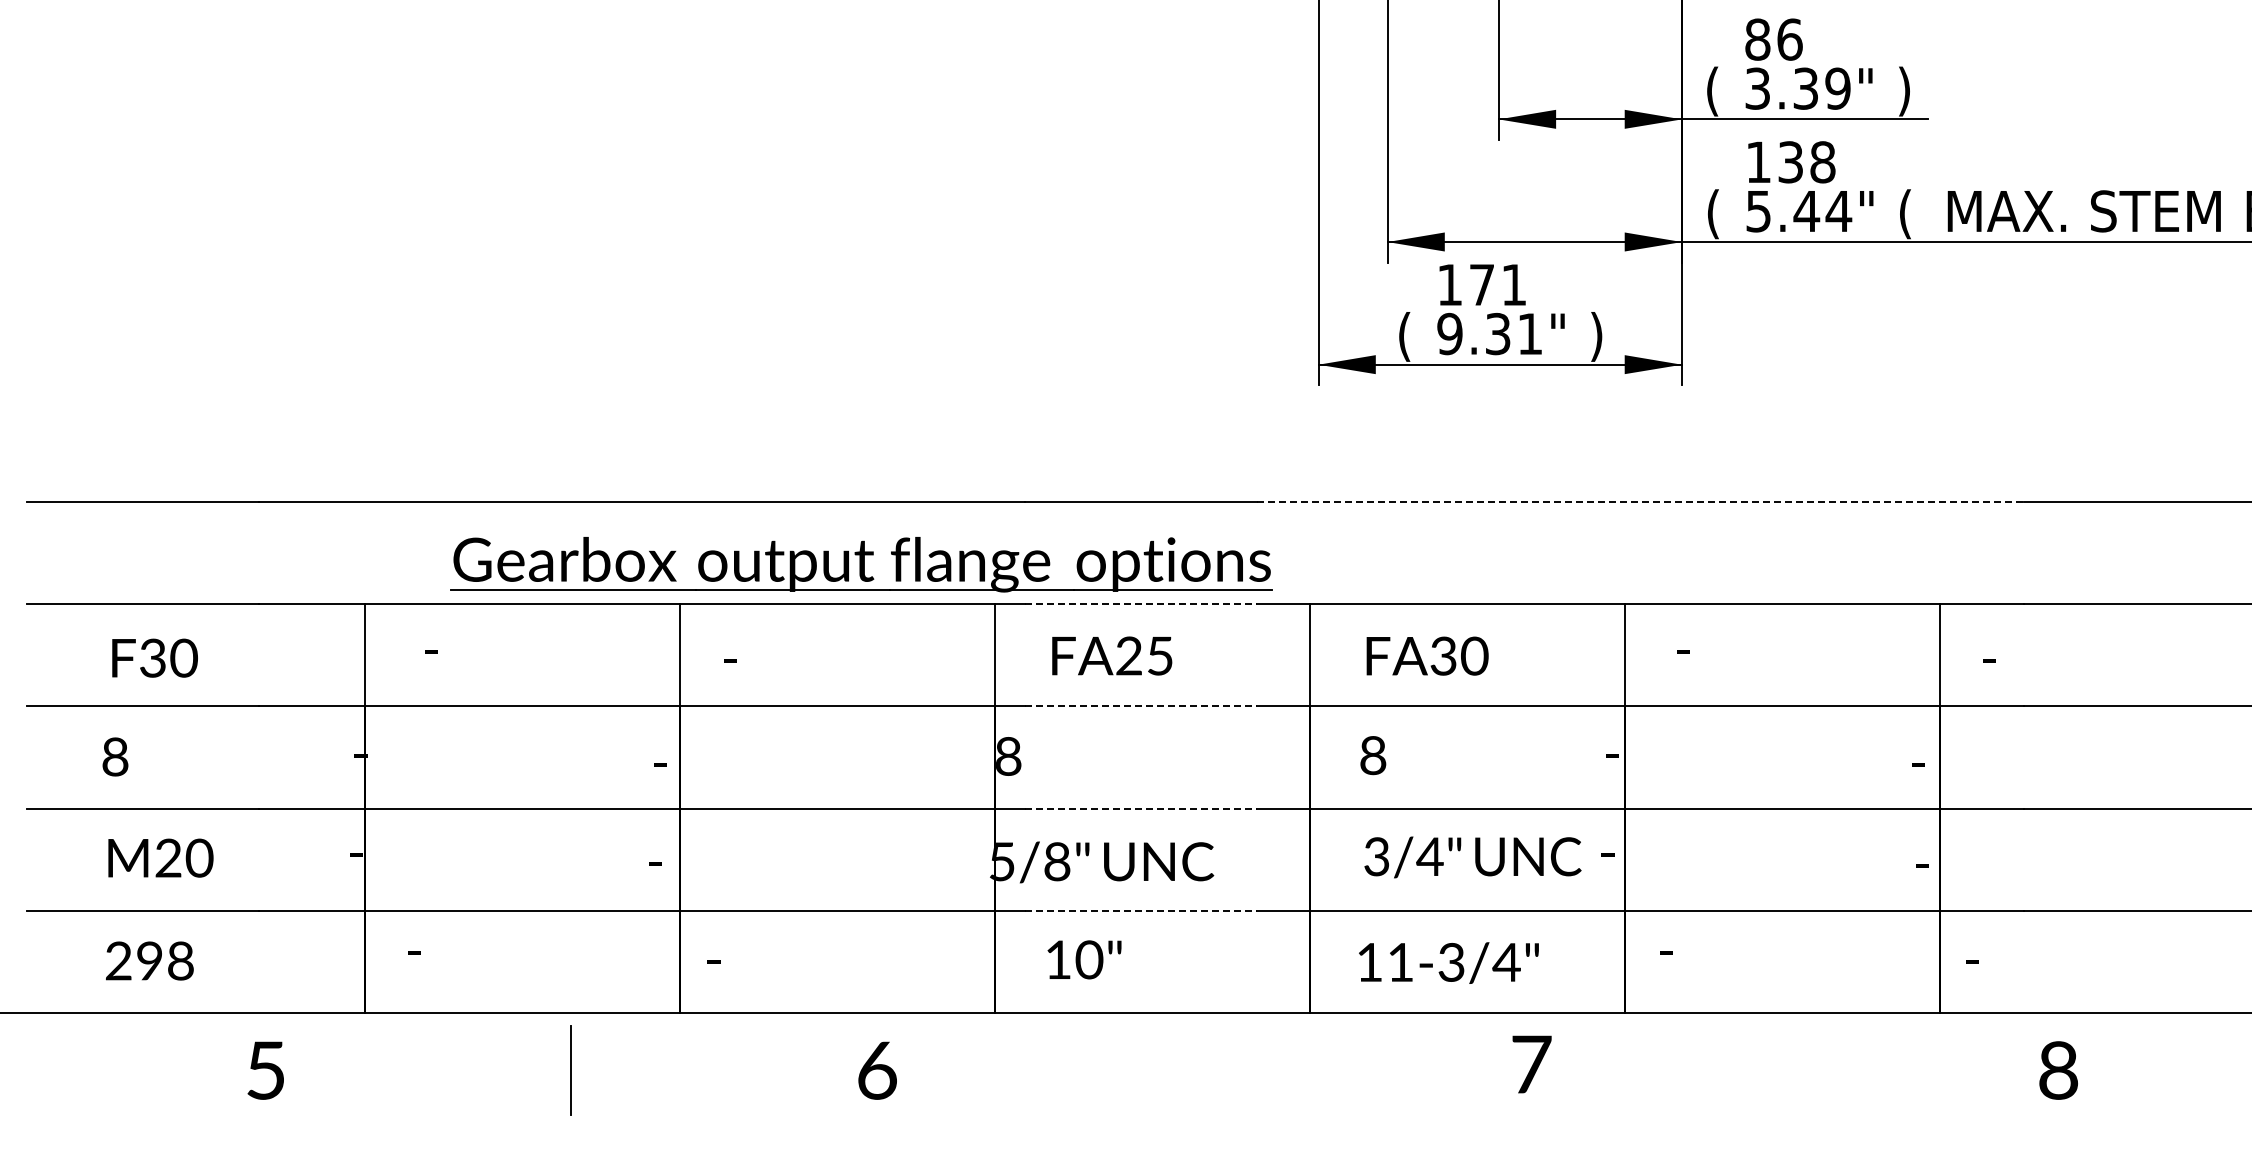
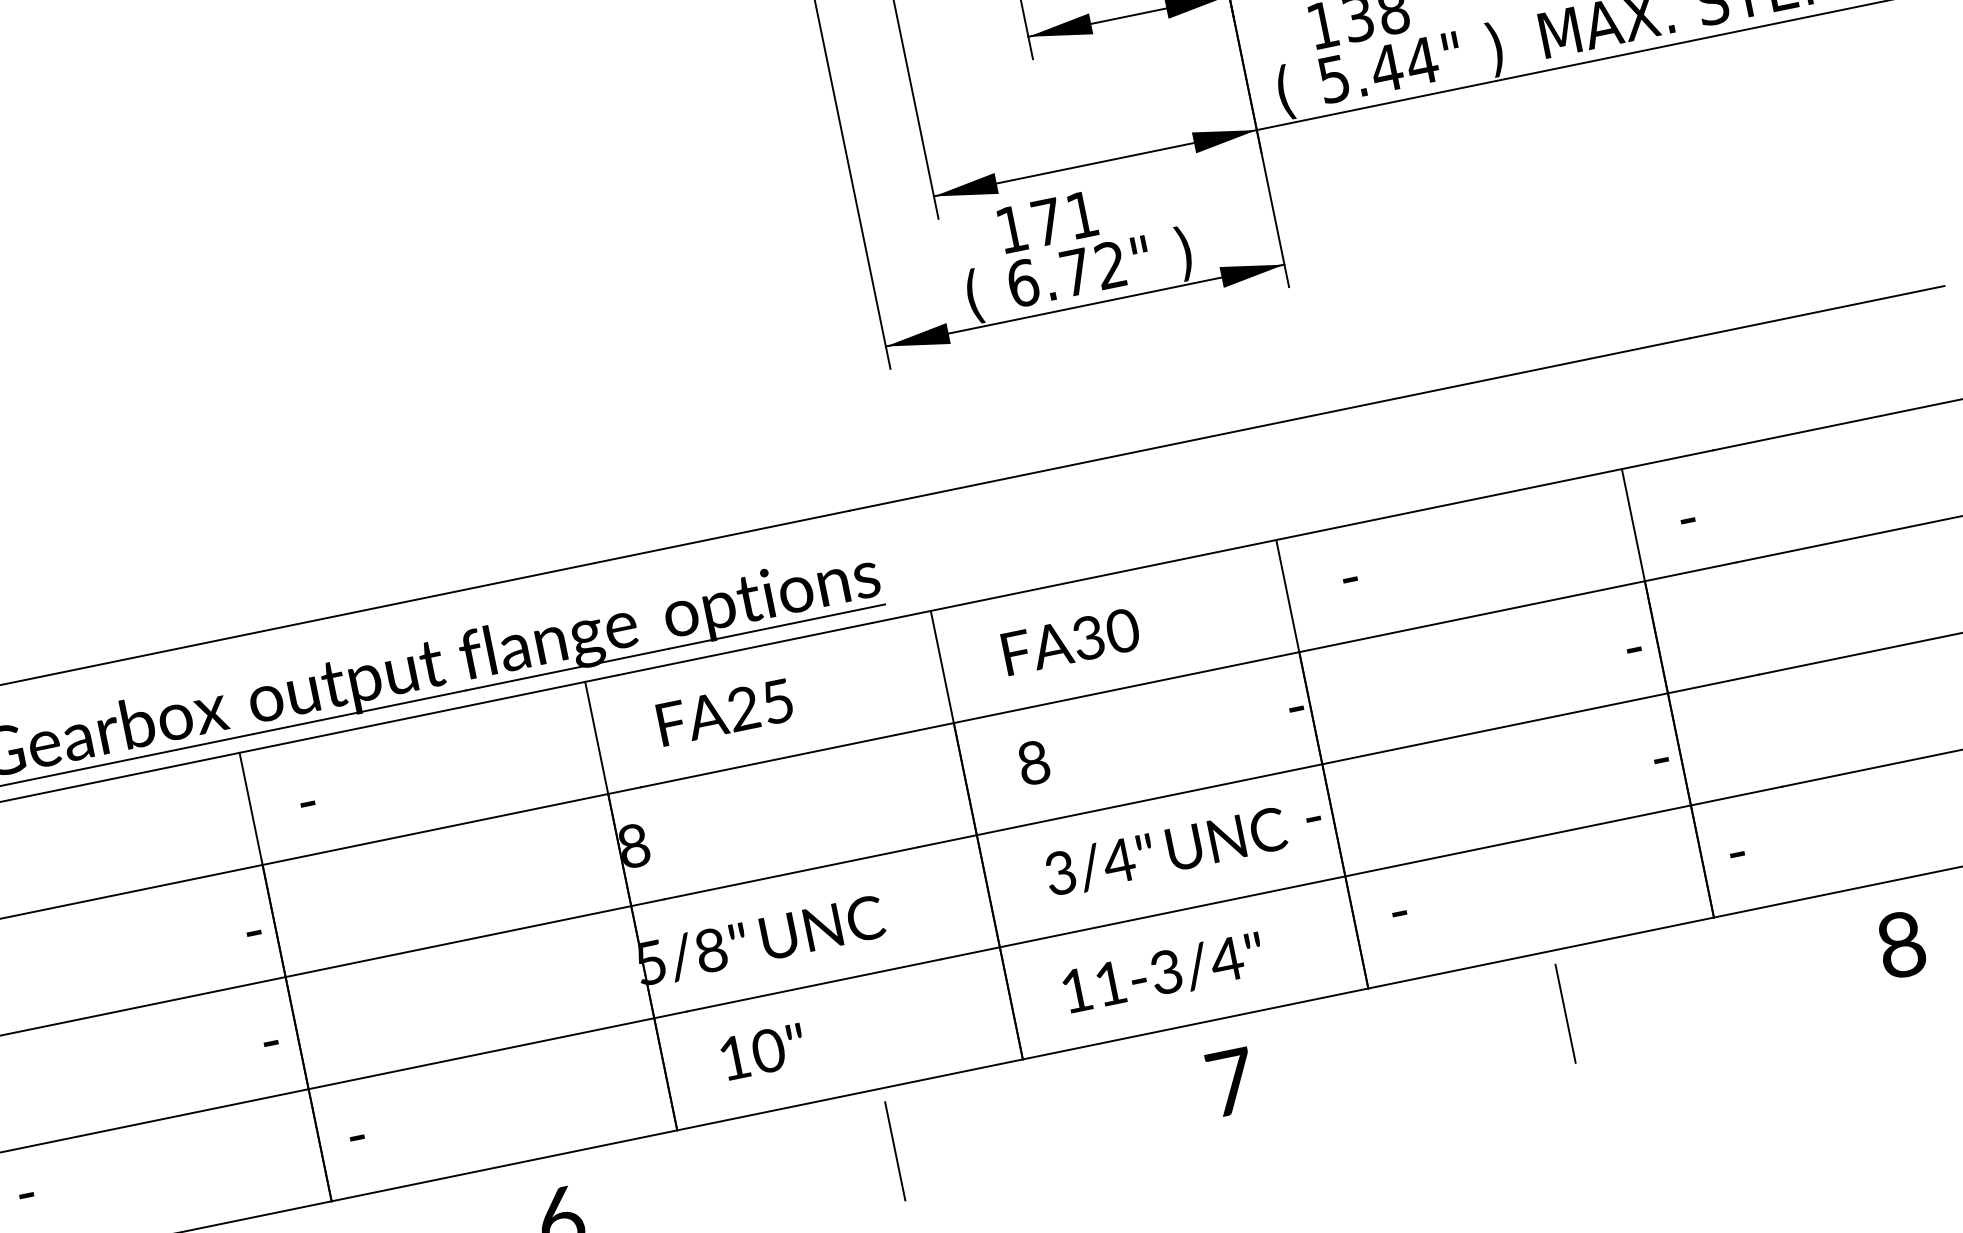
text: (1904, 214) -> (1494, 49), ( -> )
text: (1489, 333) -> (1066, 273), 9.31" -> 6.72"
line: (1640, 501) -> (1269, 424), dashed -> solid
line: (1141, 604) -> (745, 649), dashed -> solid
line: (1141, 706) -> (768, 761), dashed -> solid
line: (1141, 808) -> (791, 873), dashed -> solid
line: (1141, 910) -> (814, 984), dashed -> solid
text: (1531, 1064) -> (1231, 1082), moved
line: (1181, 1070) -> (894, 1151), added
line: (1793, 1070) -> (1565, 1013), added
text: (2058, 1070) -> (1901, 944), moved

